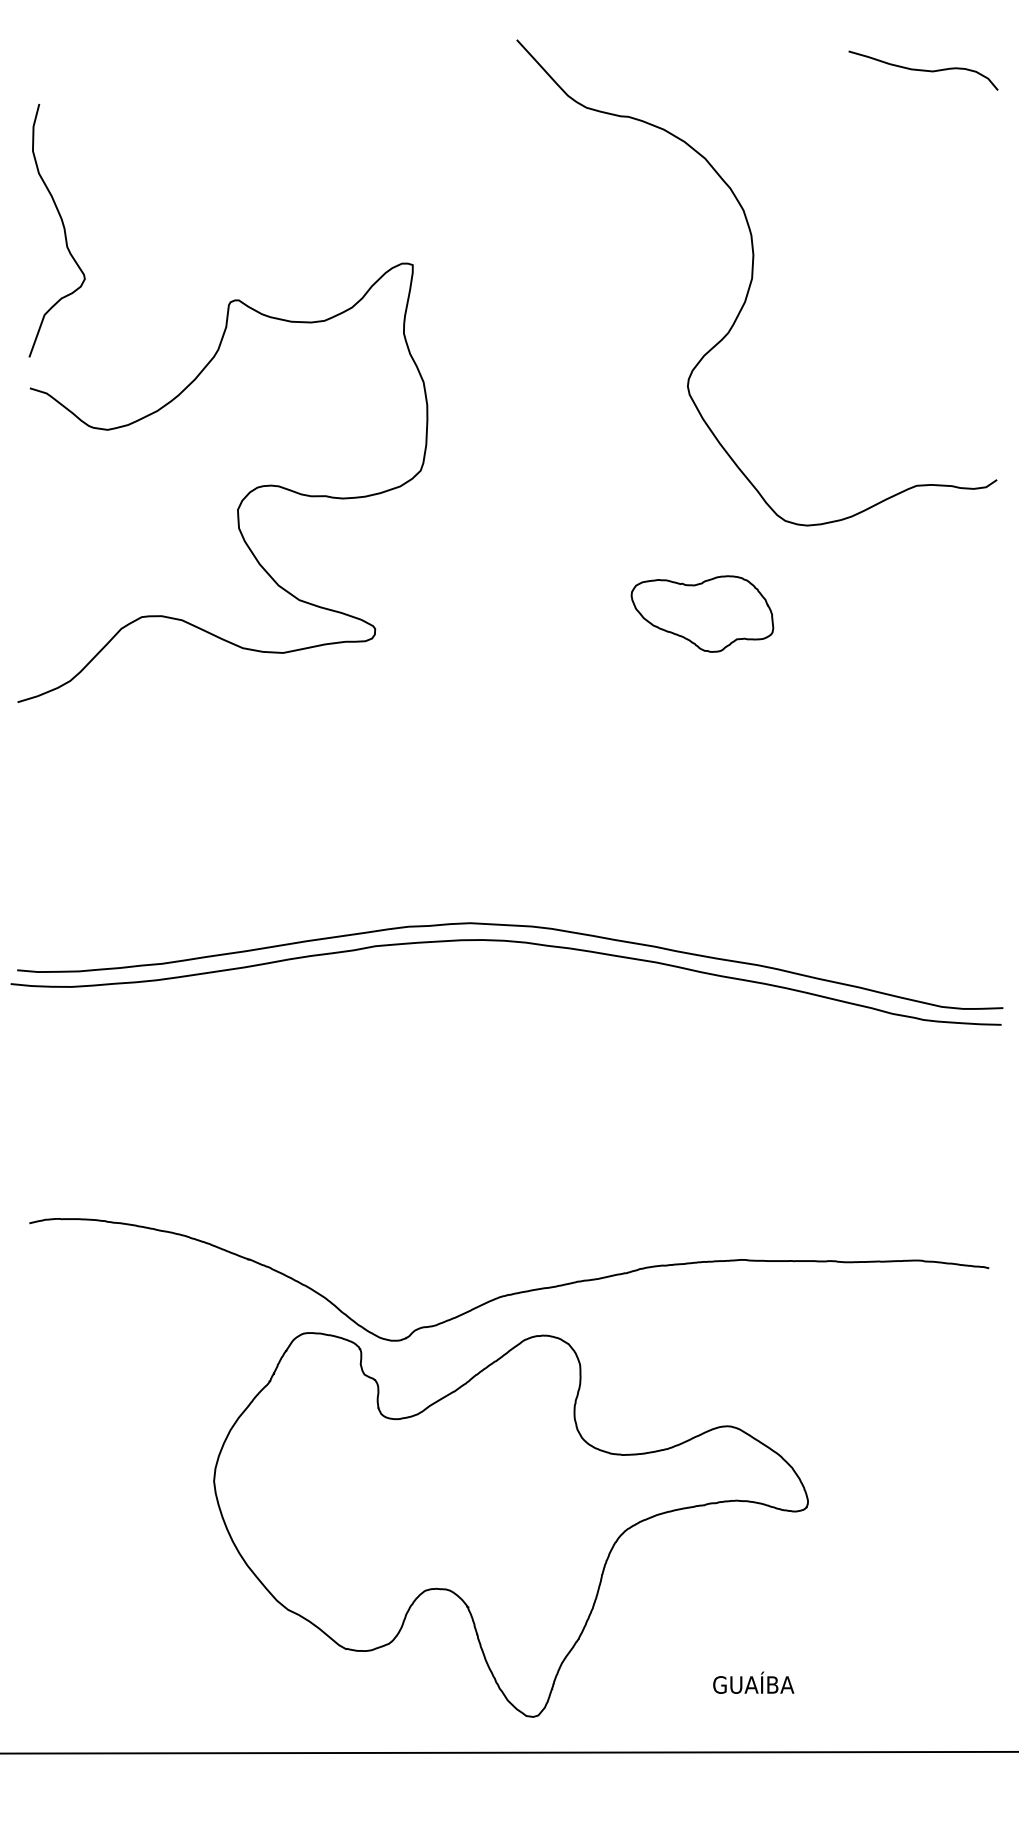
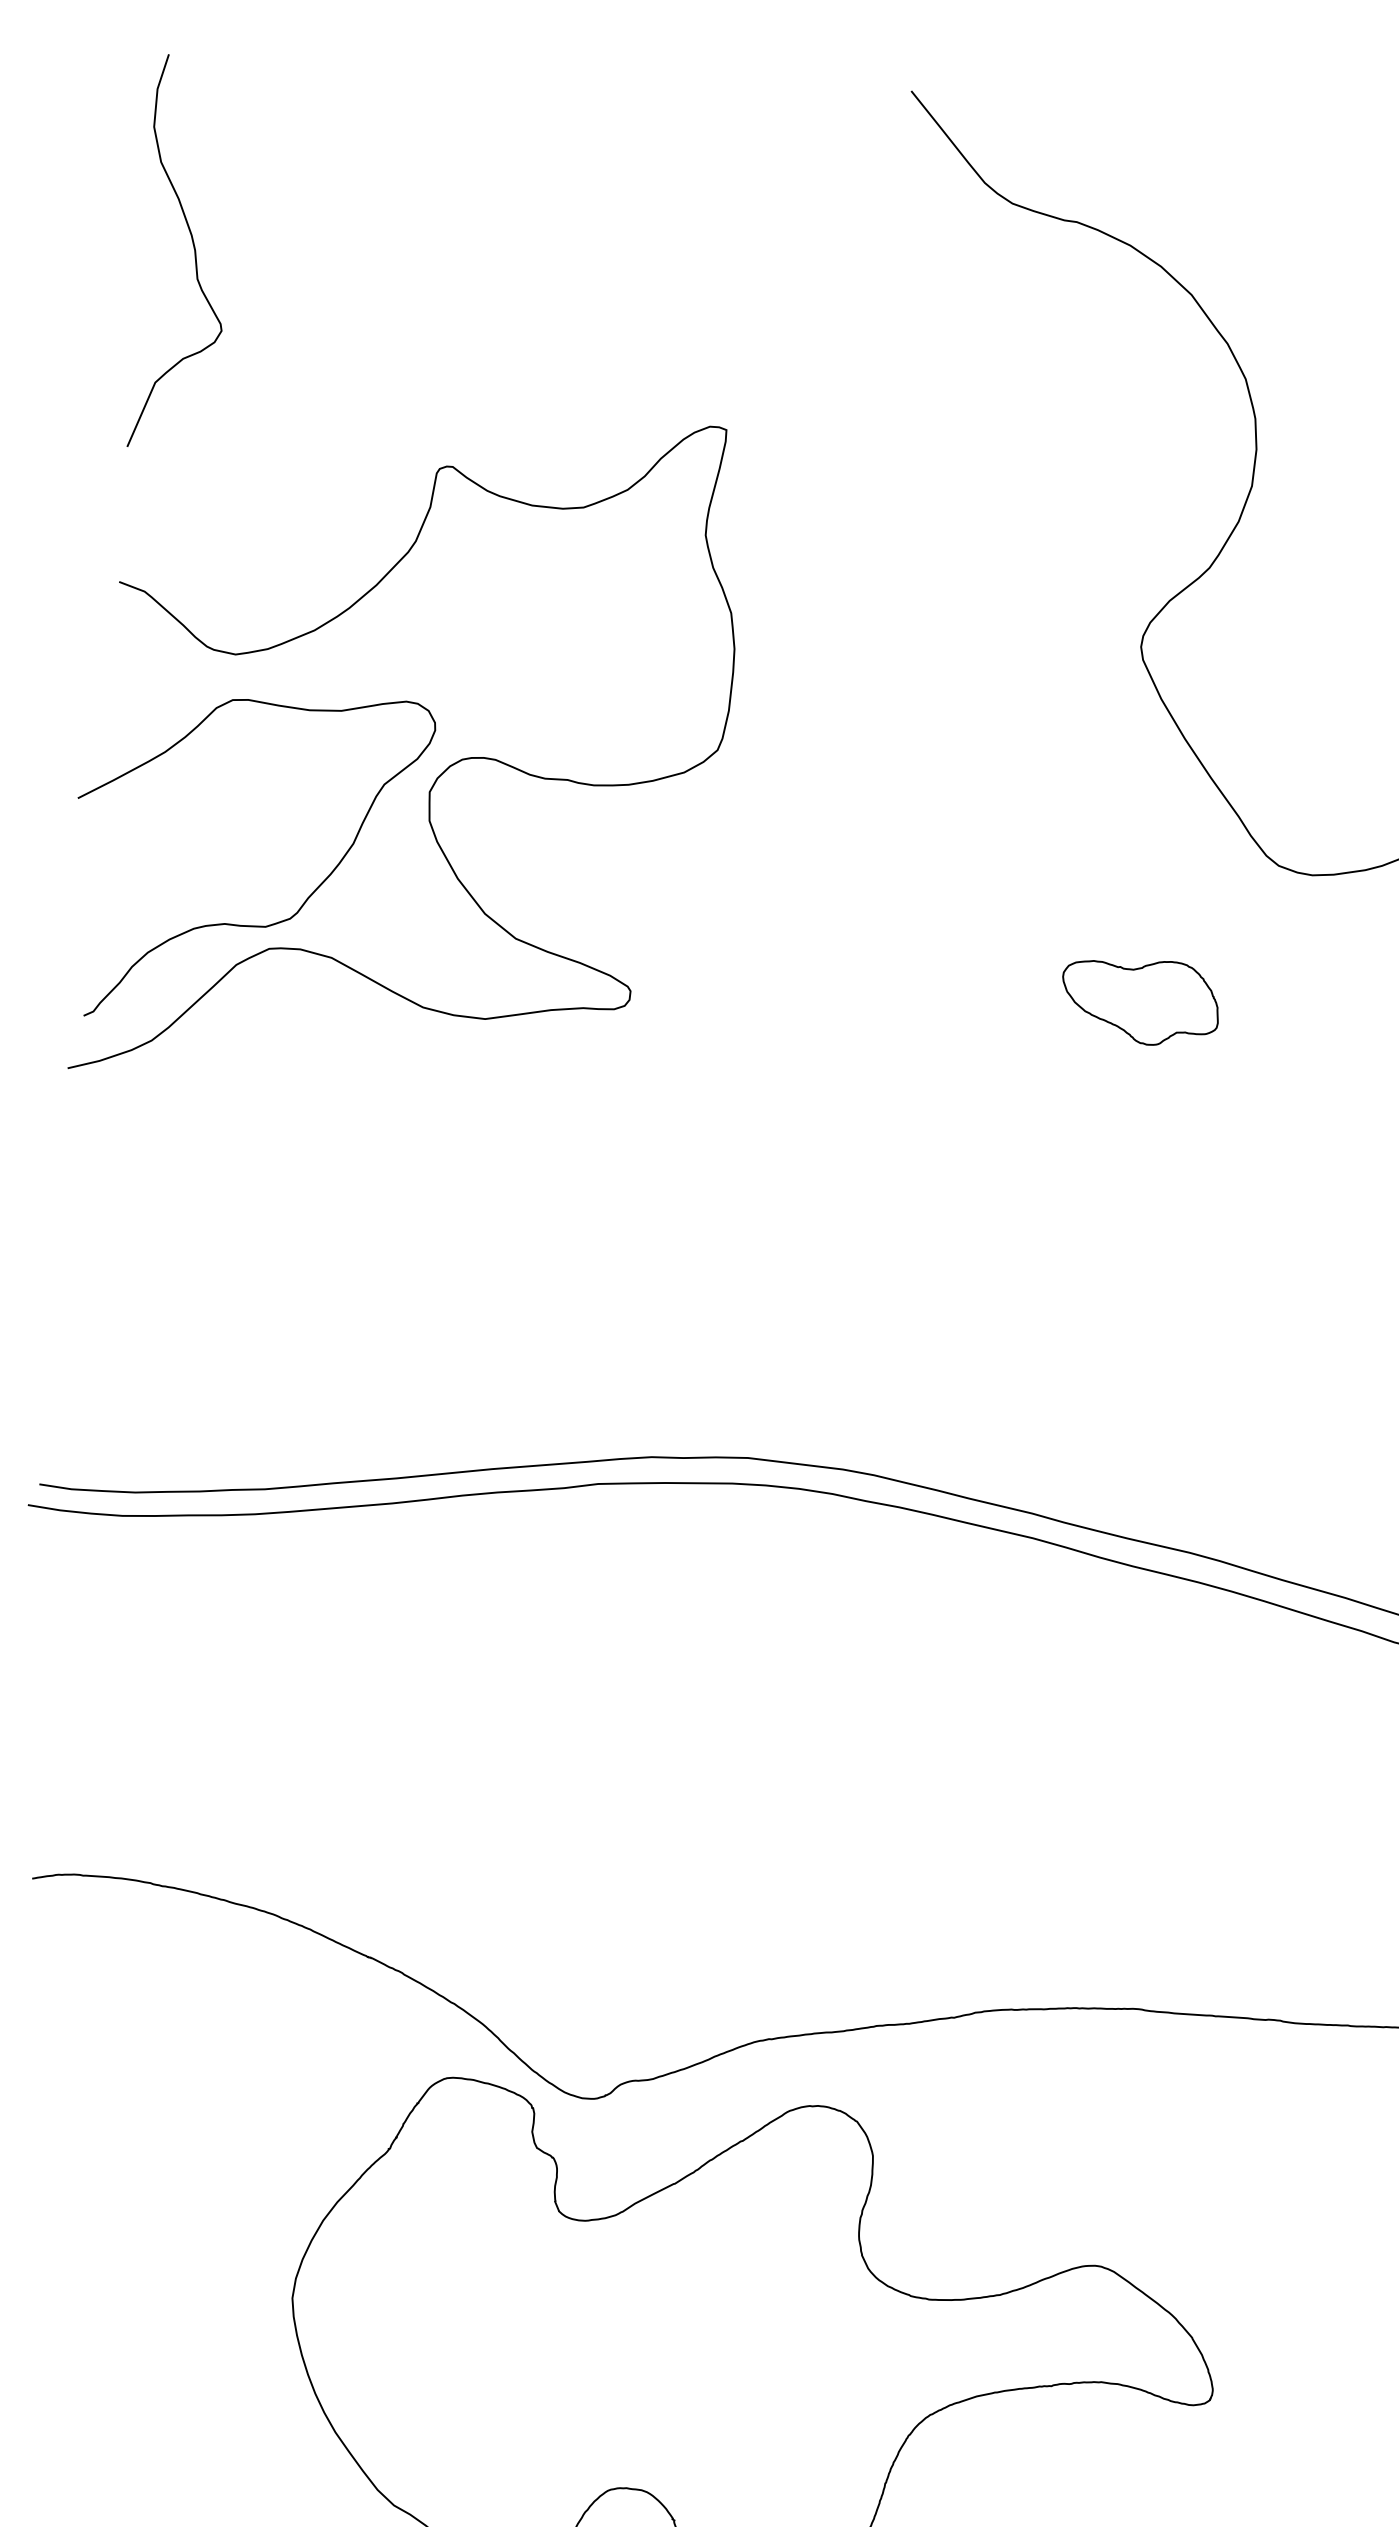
curve: (63, 230) -> (193, 253), moved
curve: (125, 602) -> (245, 924), added
part: (702, 614) -> (1140, 1002), size x0.71

